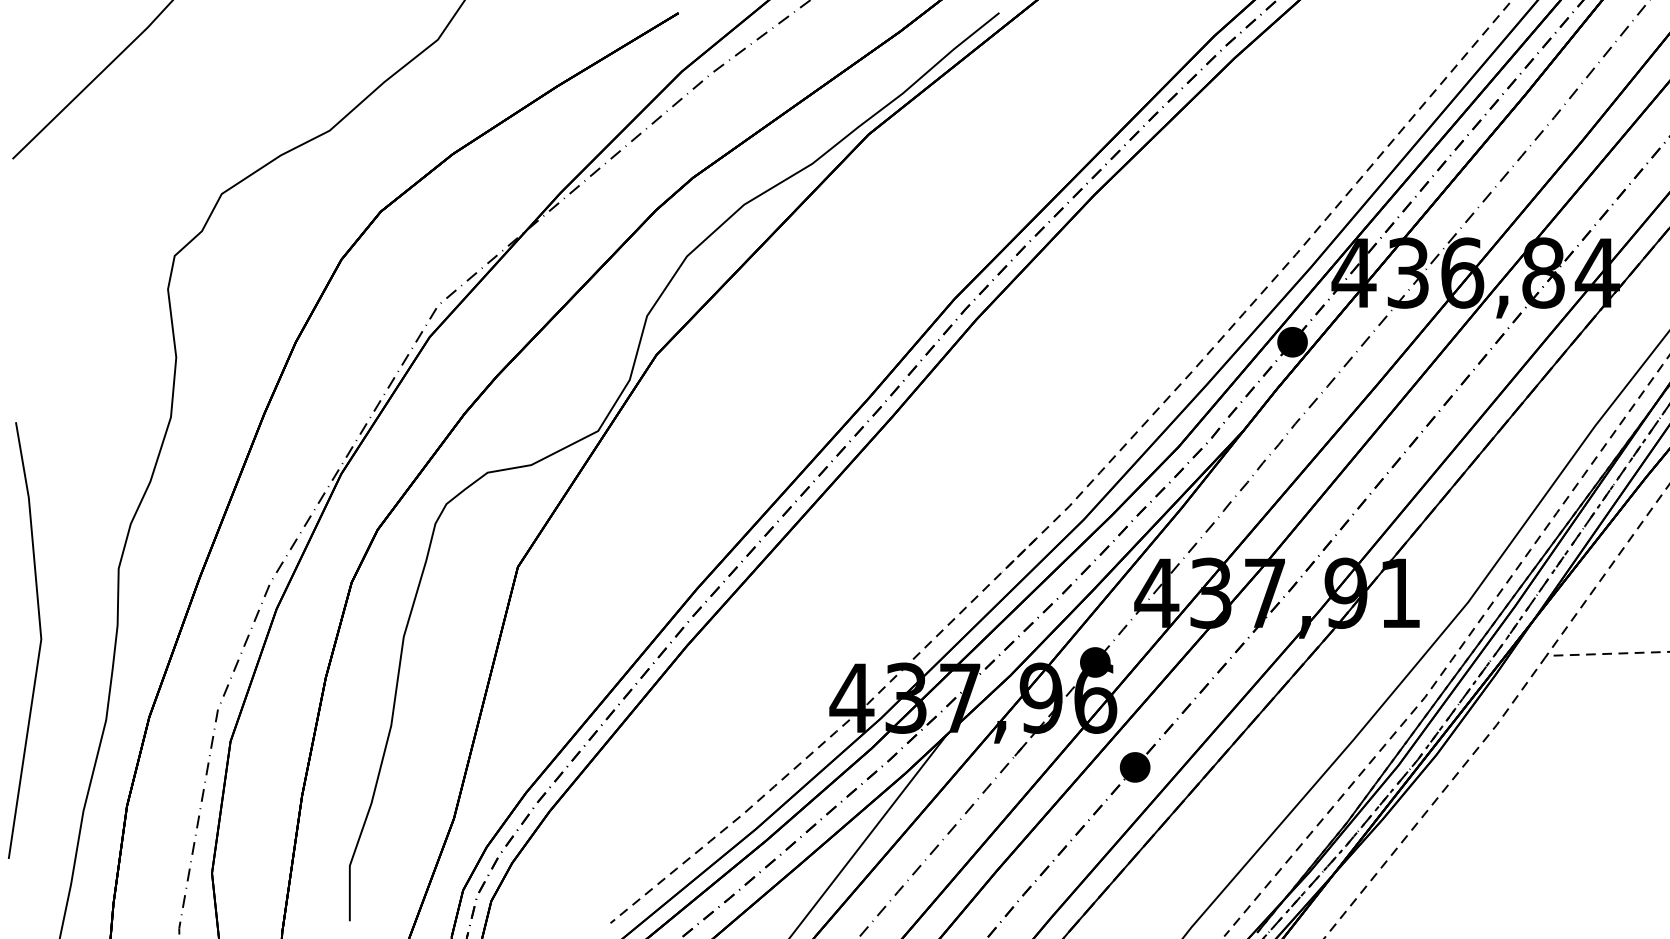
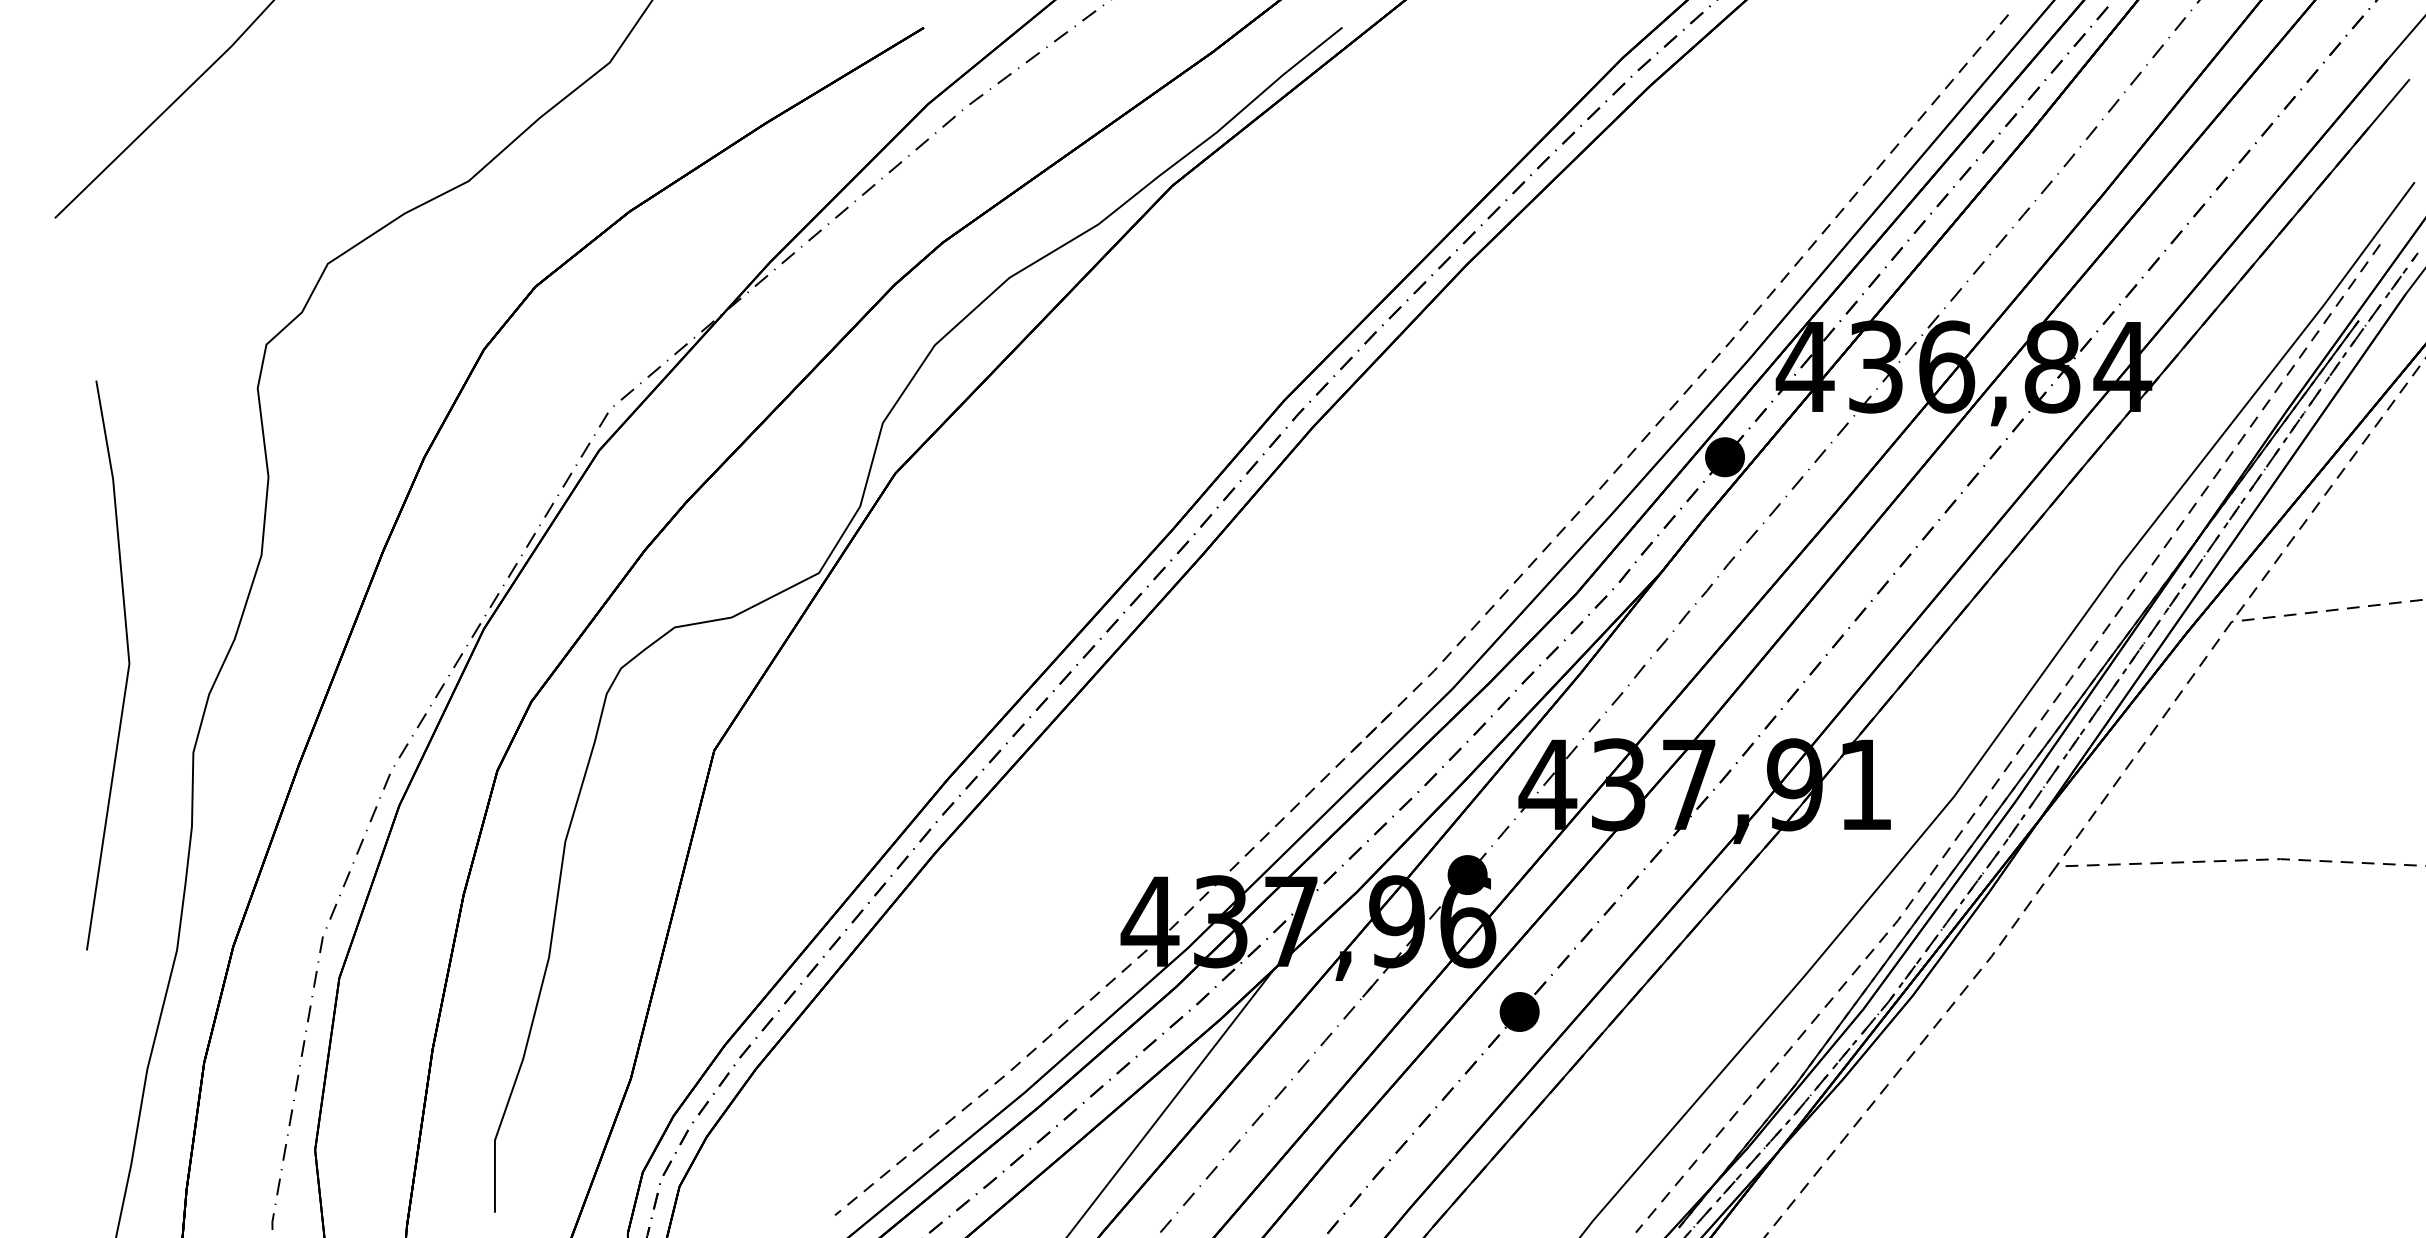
line: (39, 642) -> (127, 668), moved

